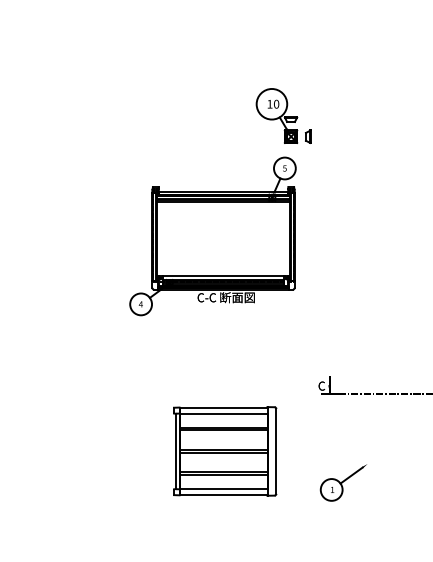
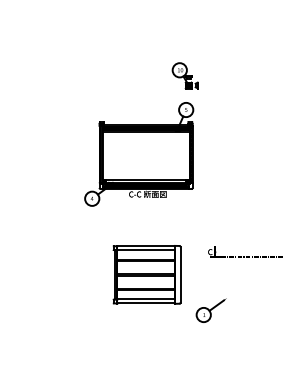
part: (282, 115) -> (184, 75), size x0.71
part: (224, 450) -> (146, 274), moved
part: (342, 483) -> (210, 310), moved

